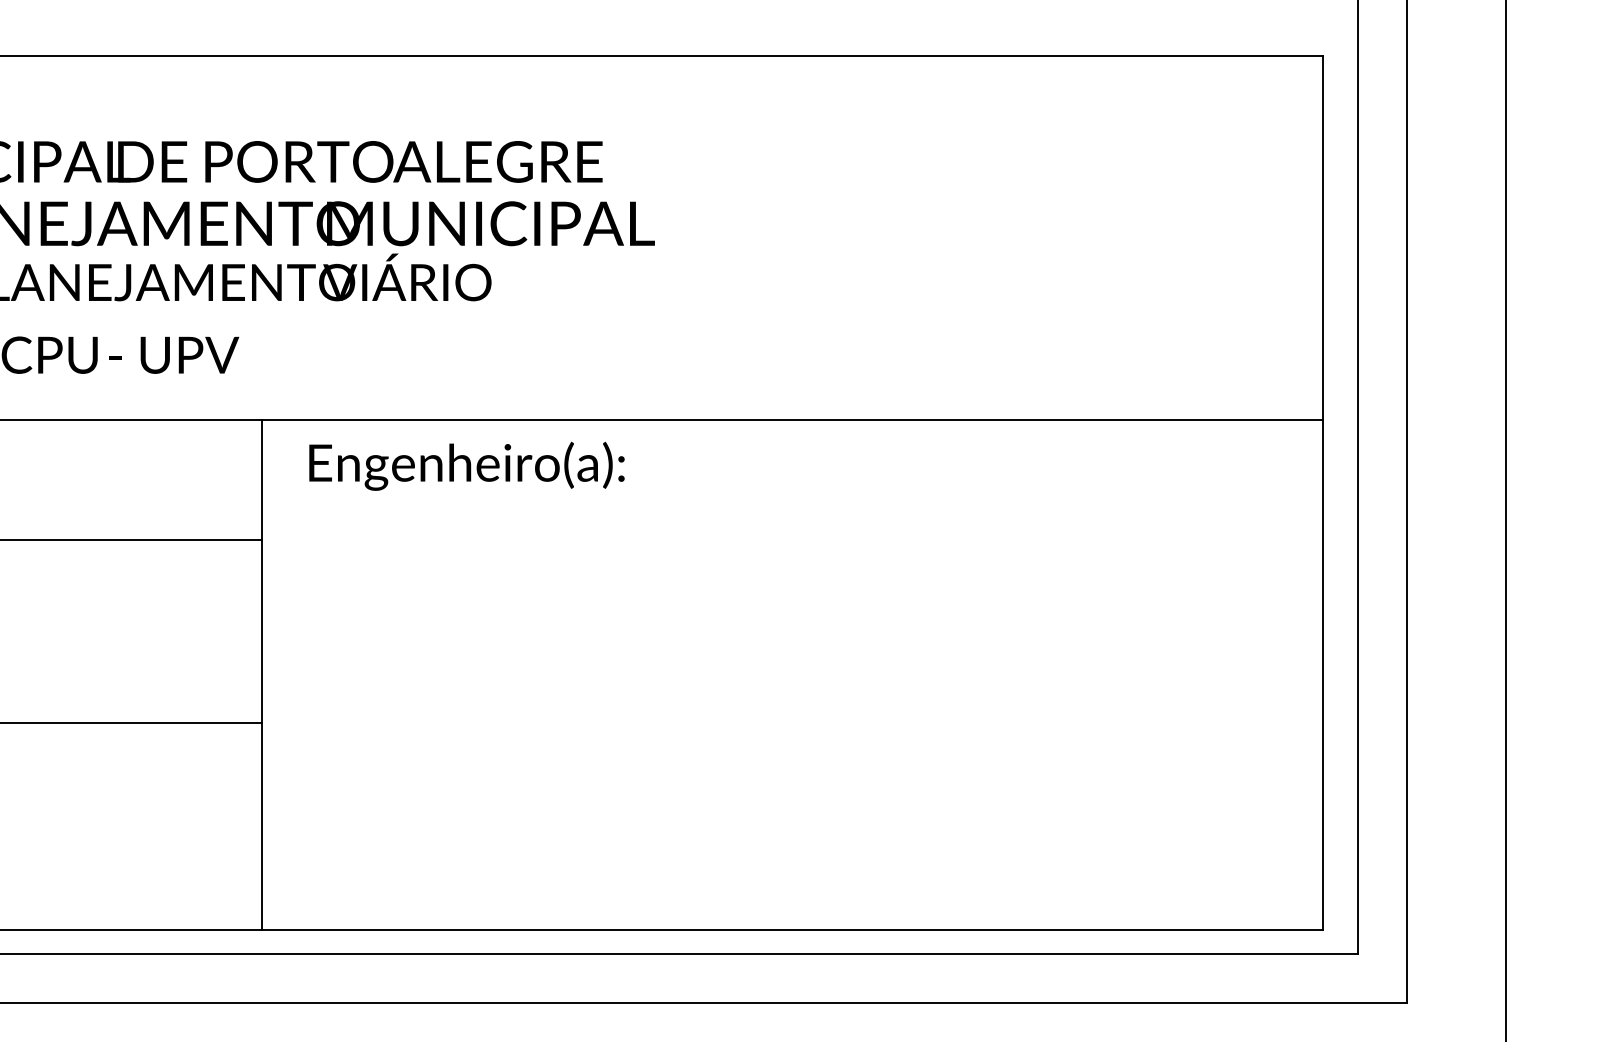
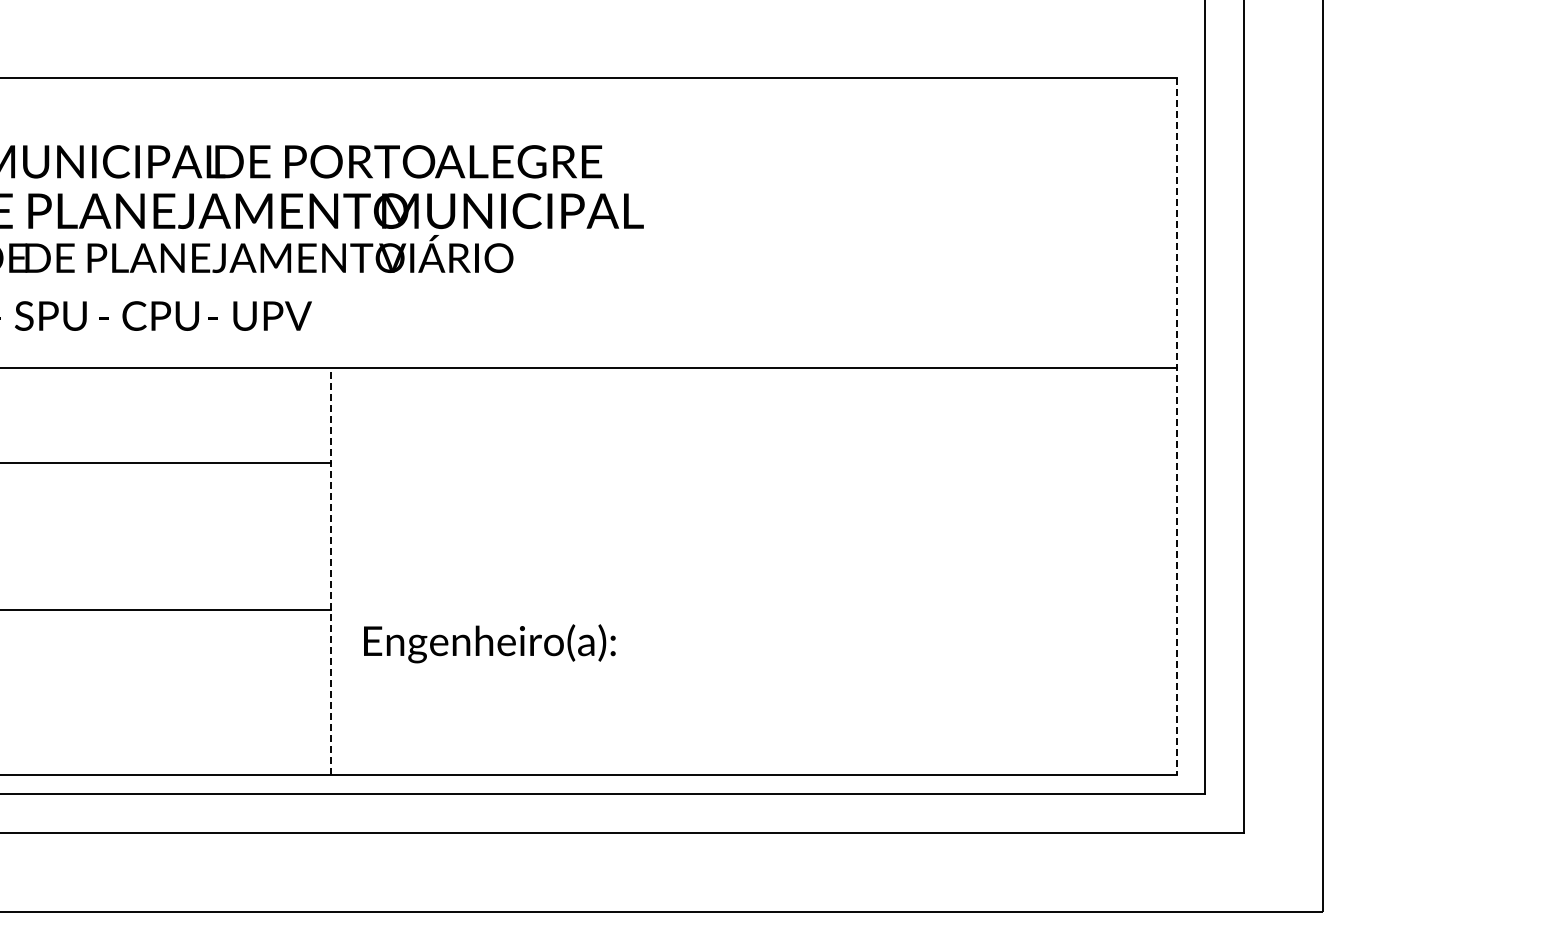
text: (466, 465) -> (489, 643), moved
line: (1323, 493) -> (1177, 426), solid -> dashed
line: (262, 675) -> (330, 571), solid -> dashed

